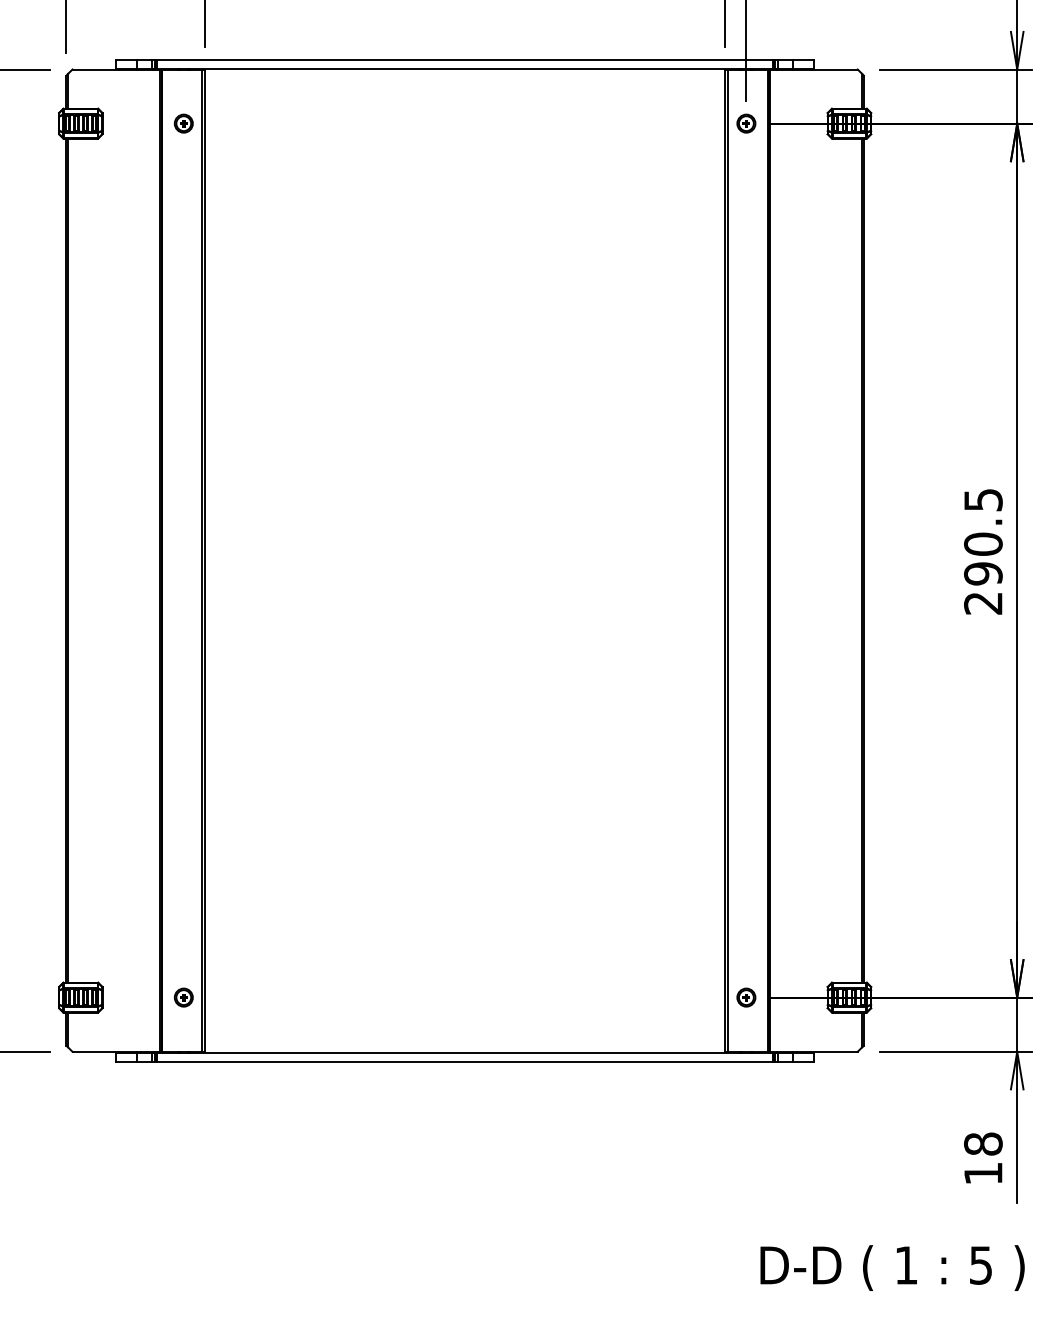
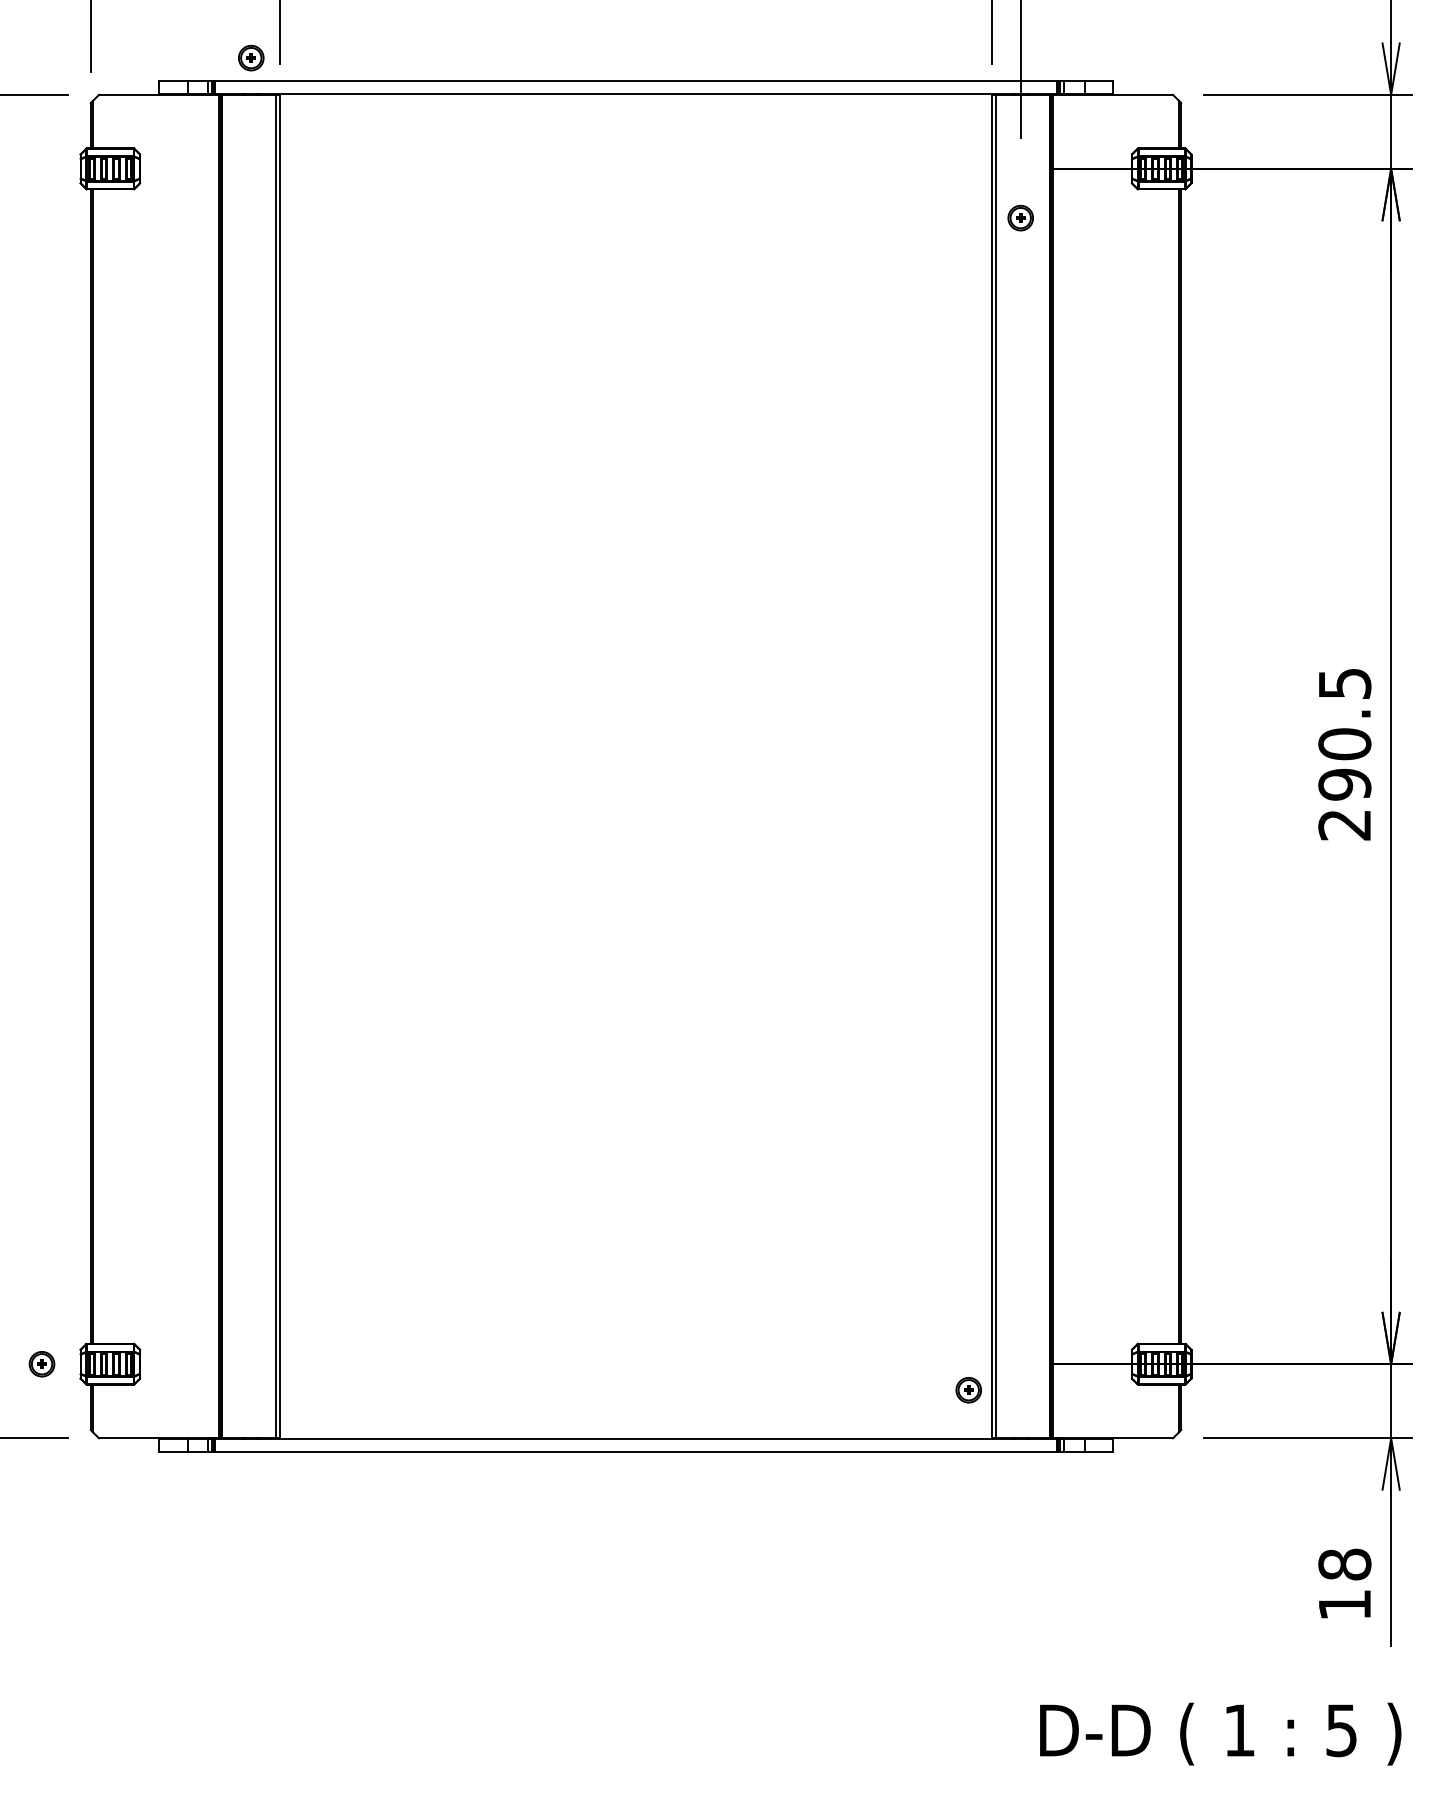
part: (183, 123) -> (250, 57), moved
part: (746, 123) -> (1020, 217), moved
part: (183, 997) -> (41, 1364), moved
part: (746, 997) -> (968, 1390), moved

